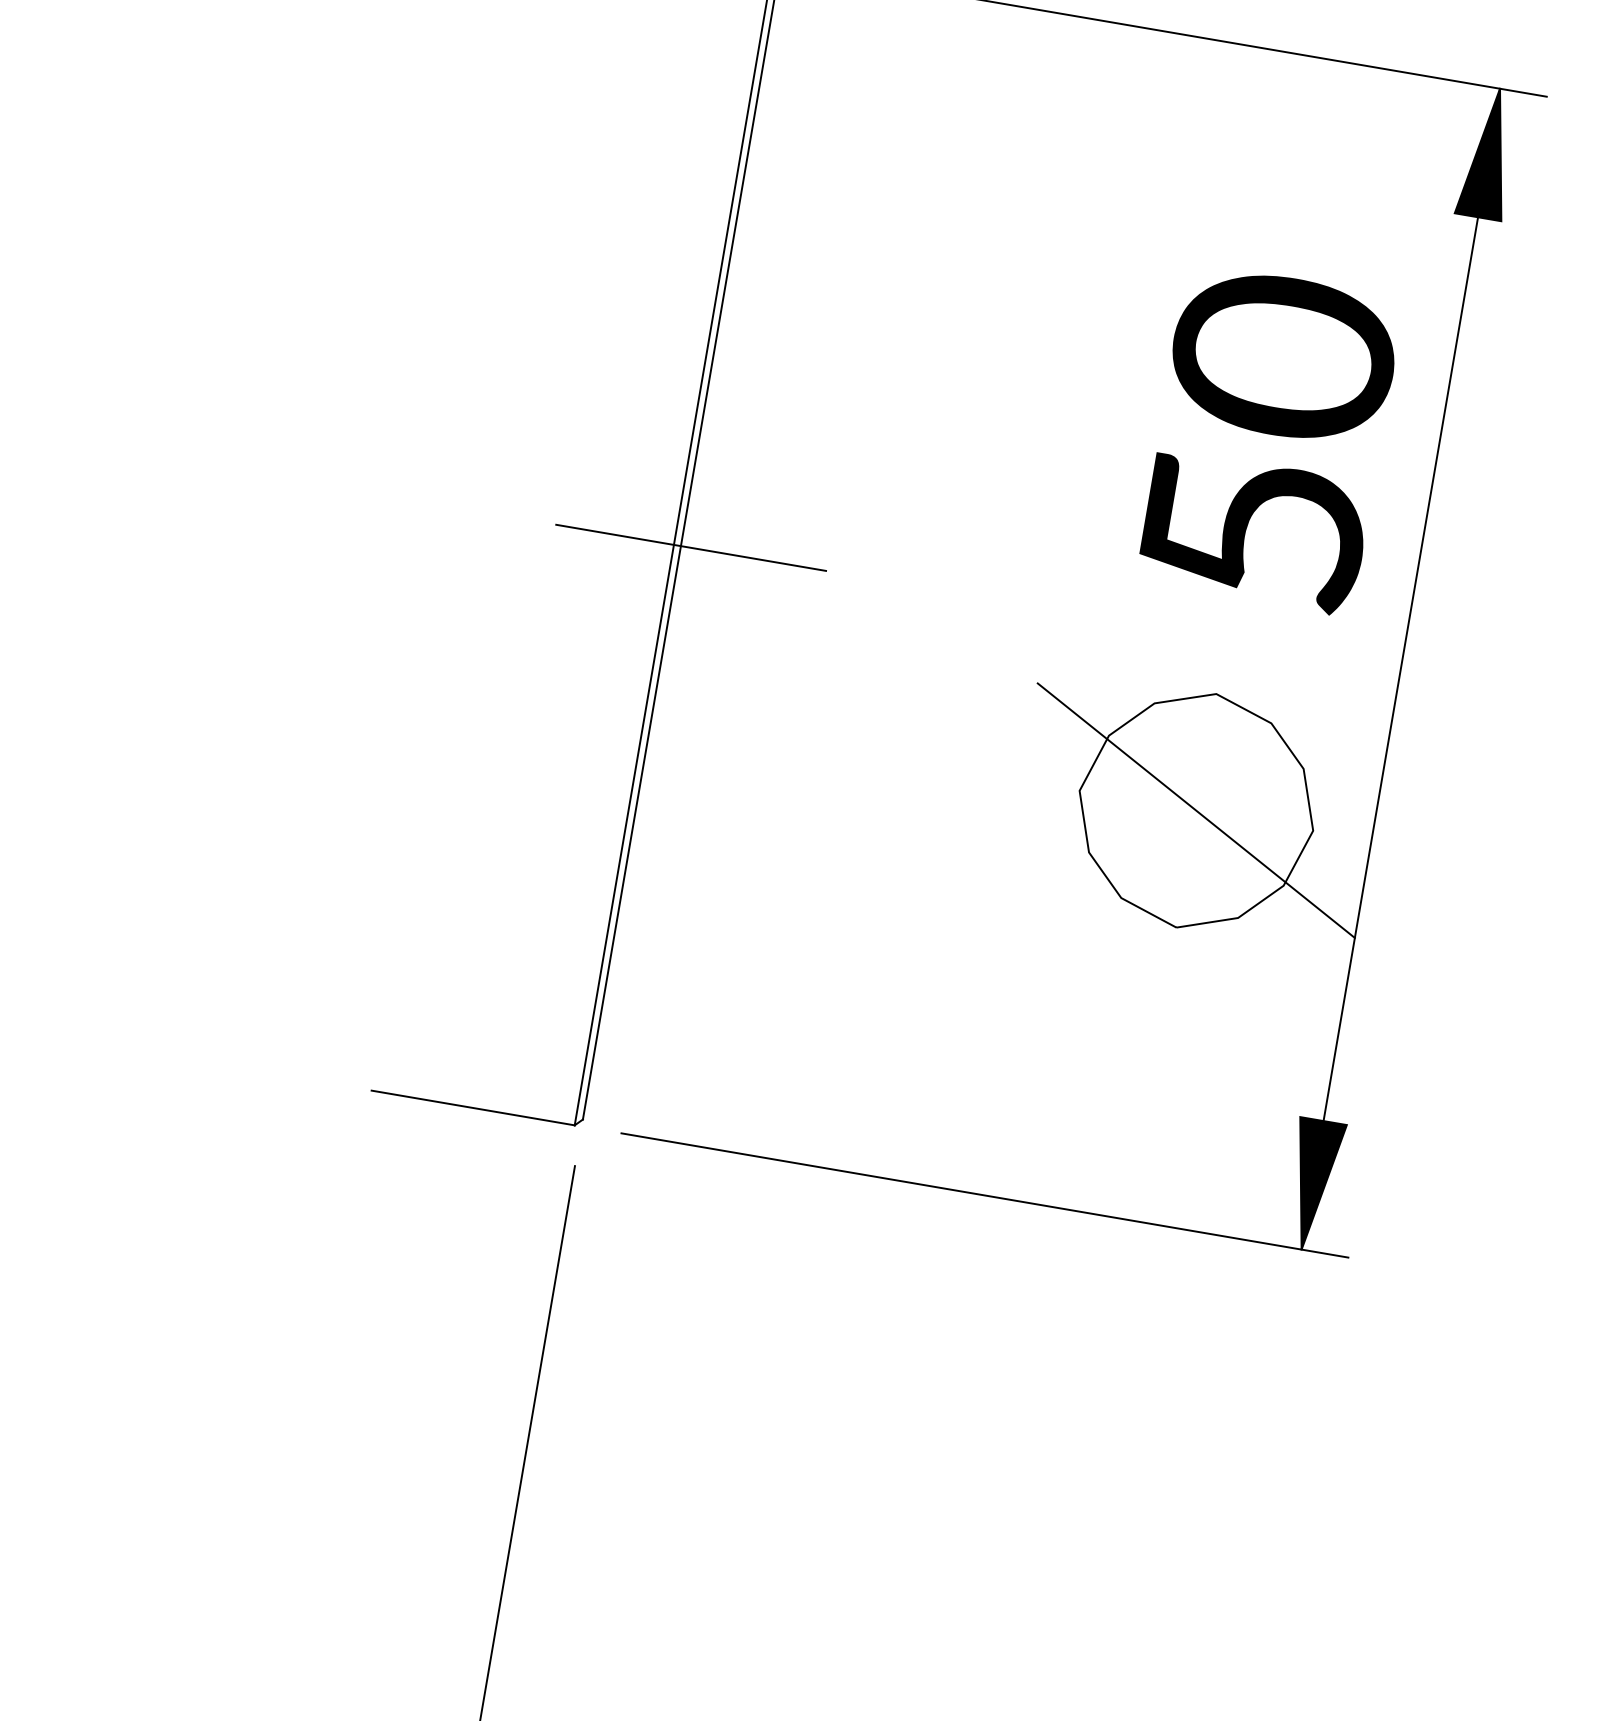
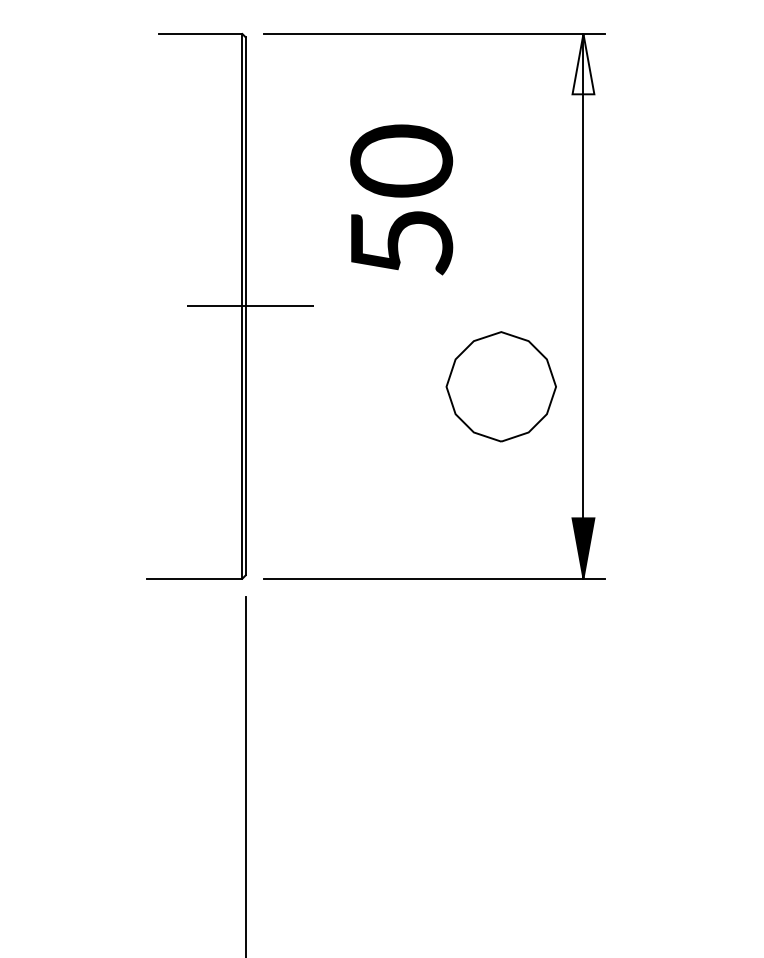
fill: (1489, 153) -> (583, 64), removed
text: (1269, 438) -> (401, 199), moved
line: (1196, 810) -> (501, 386), removed

